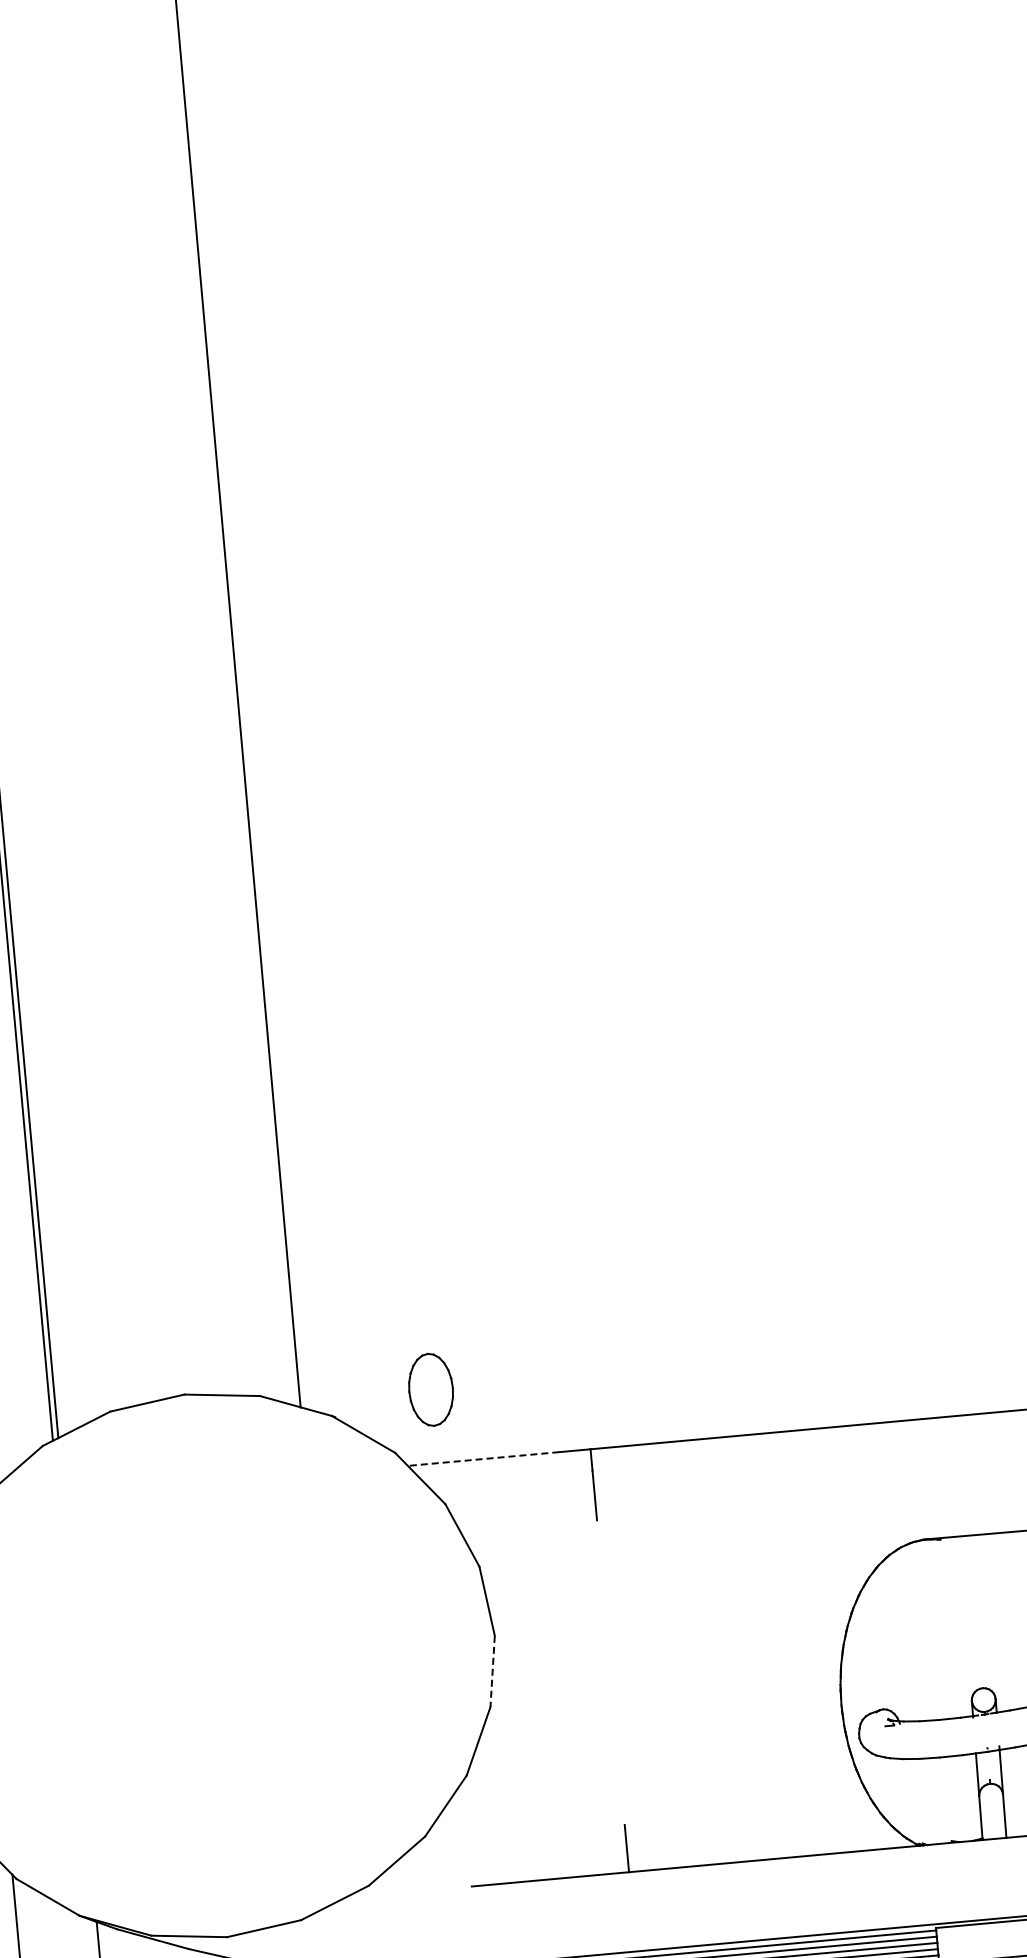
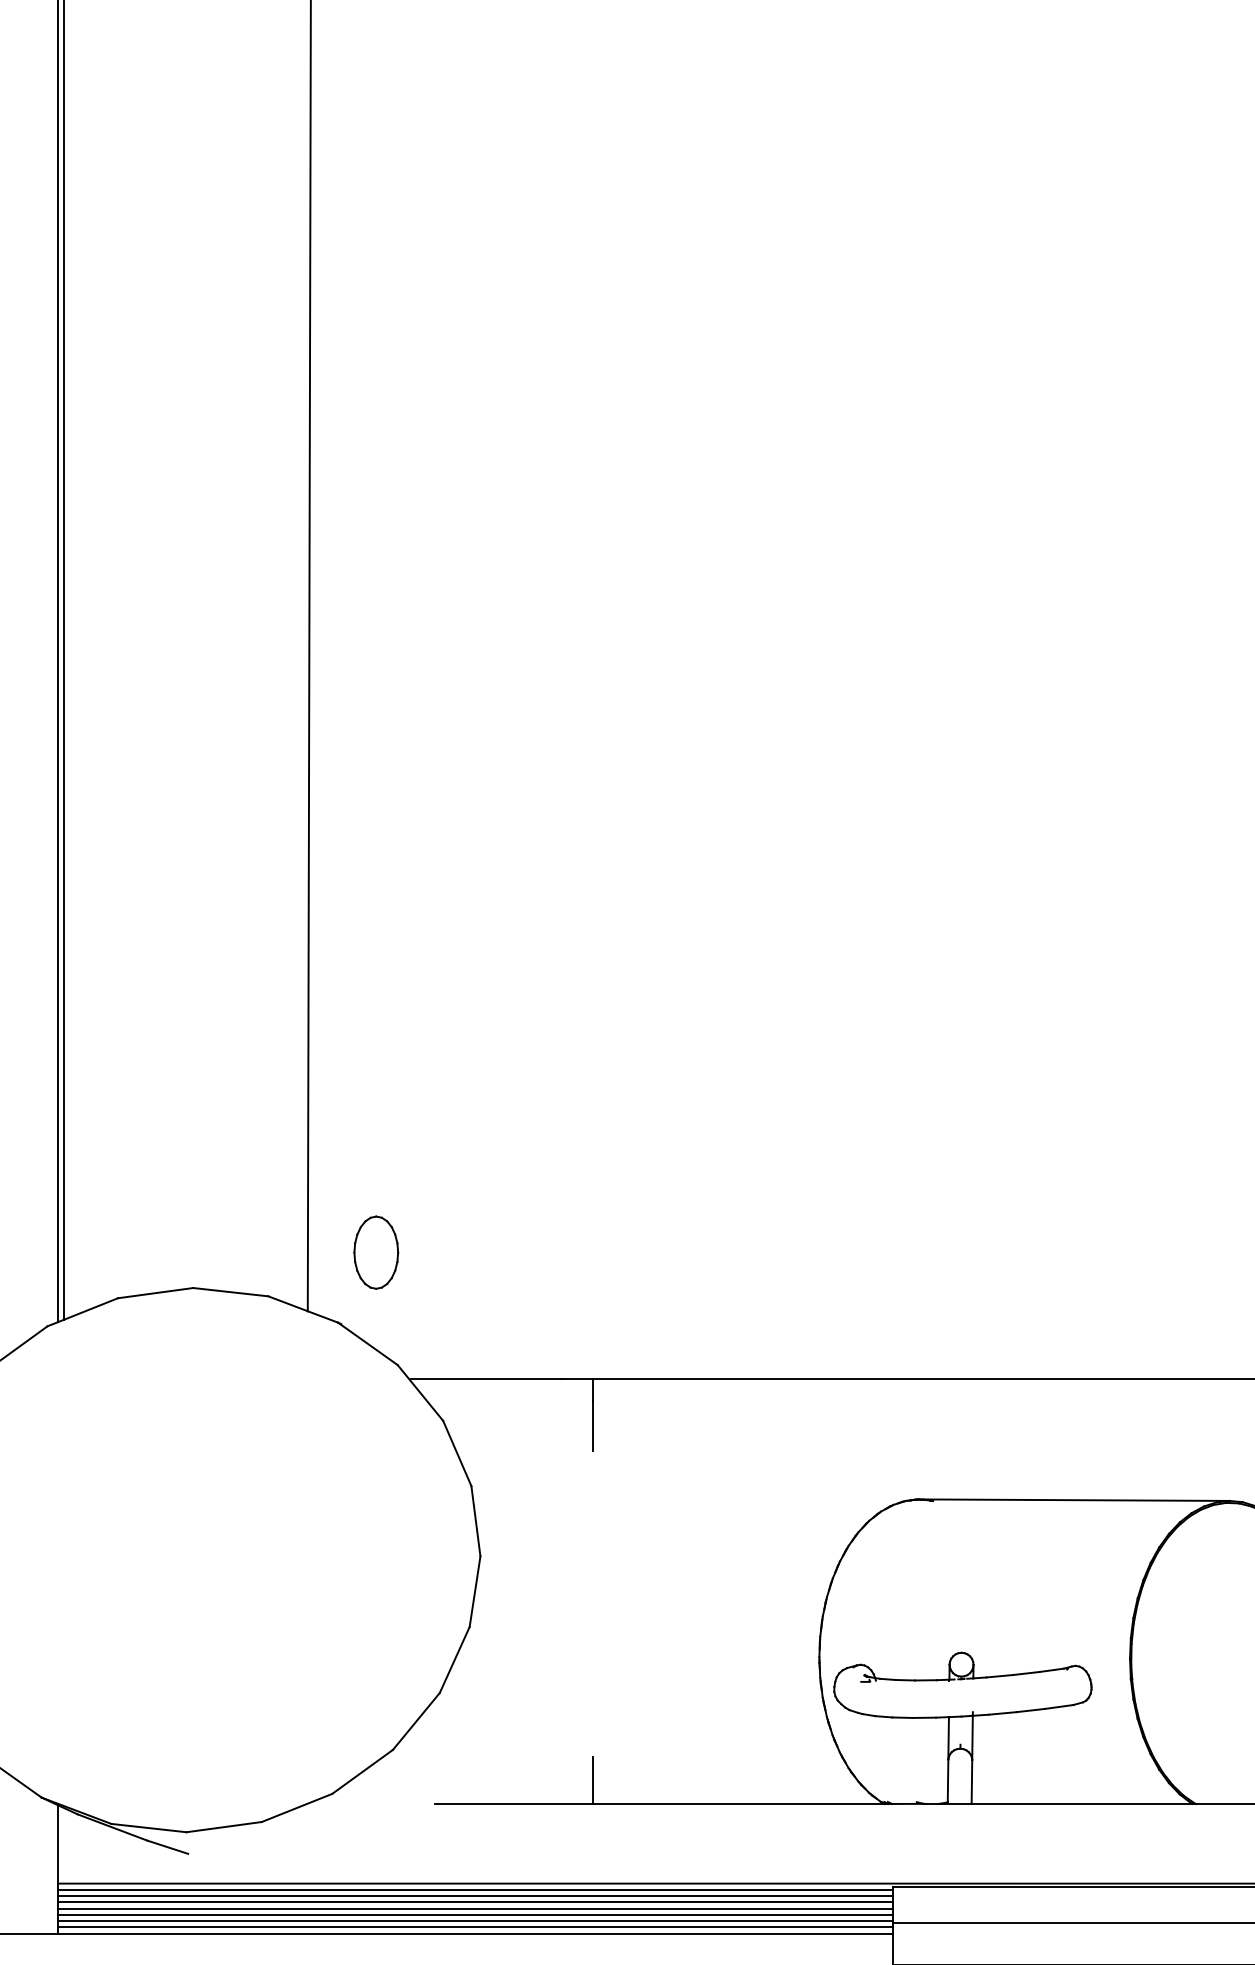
part: (431, 1389) -> (376, 1252), moved
line: (484, 1459) -> (486, 1379), dashed -> solid
line: (493, 1671) -> (475, 1591), dashed -> solid

